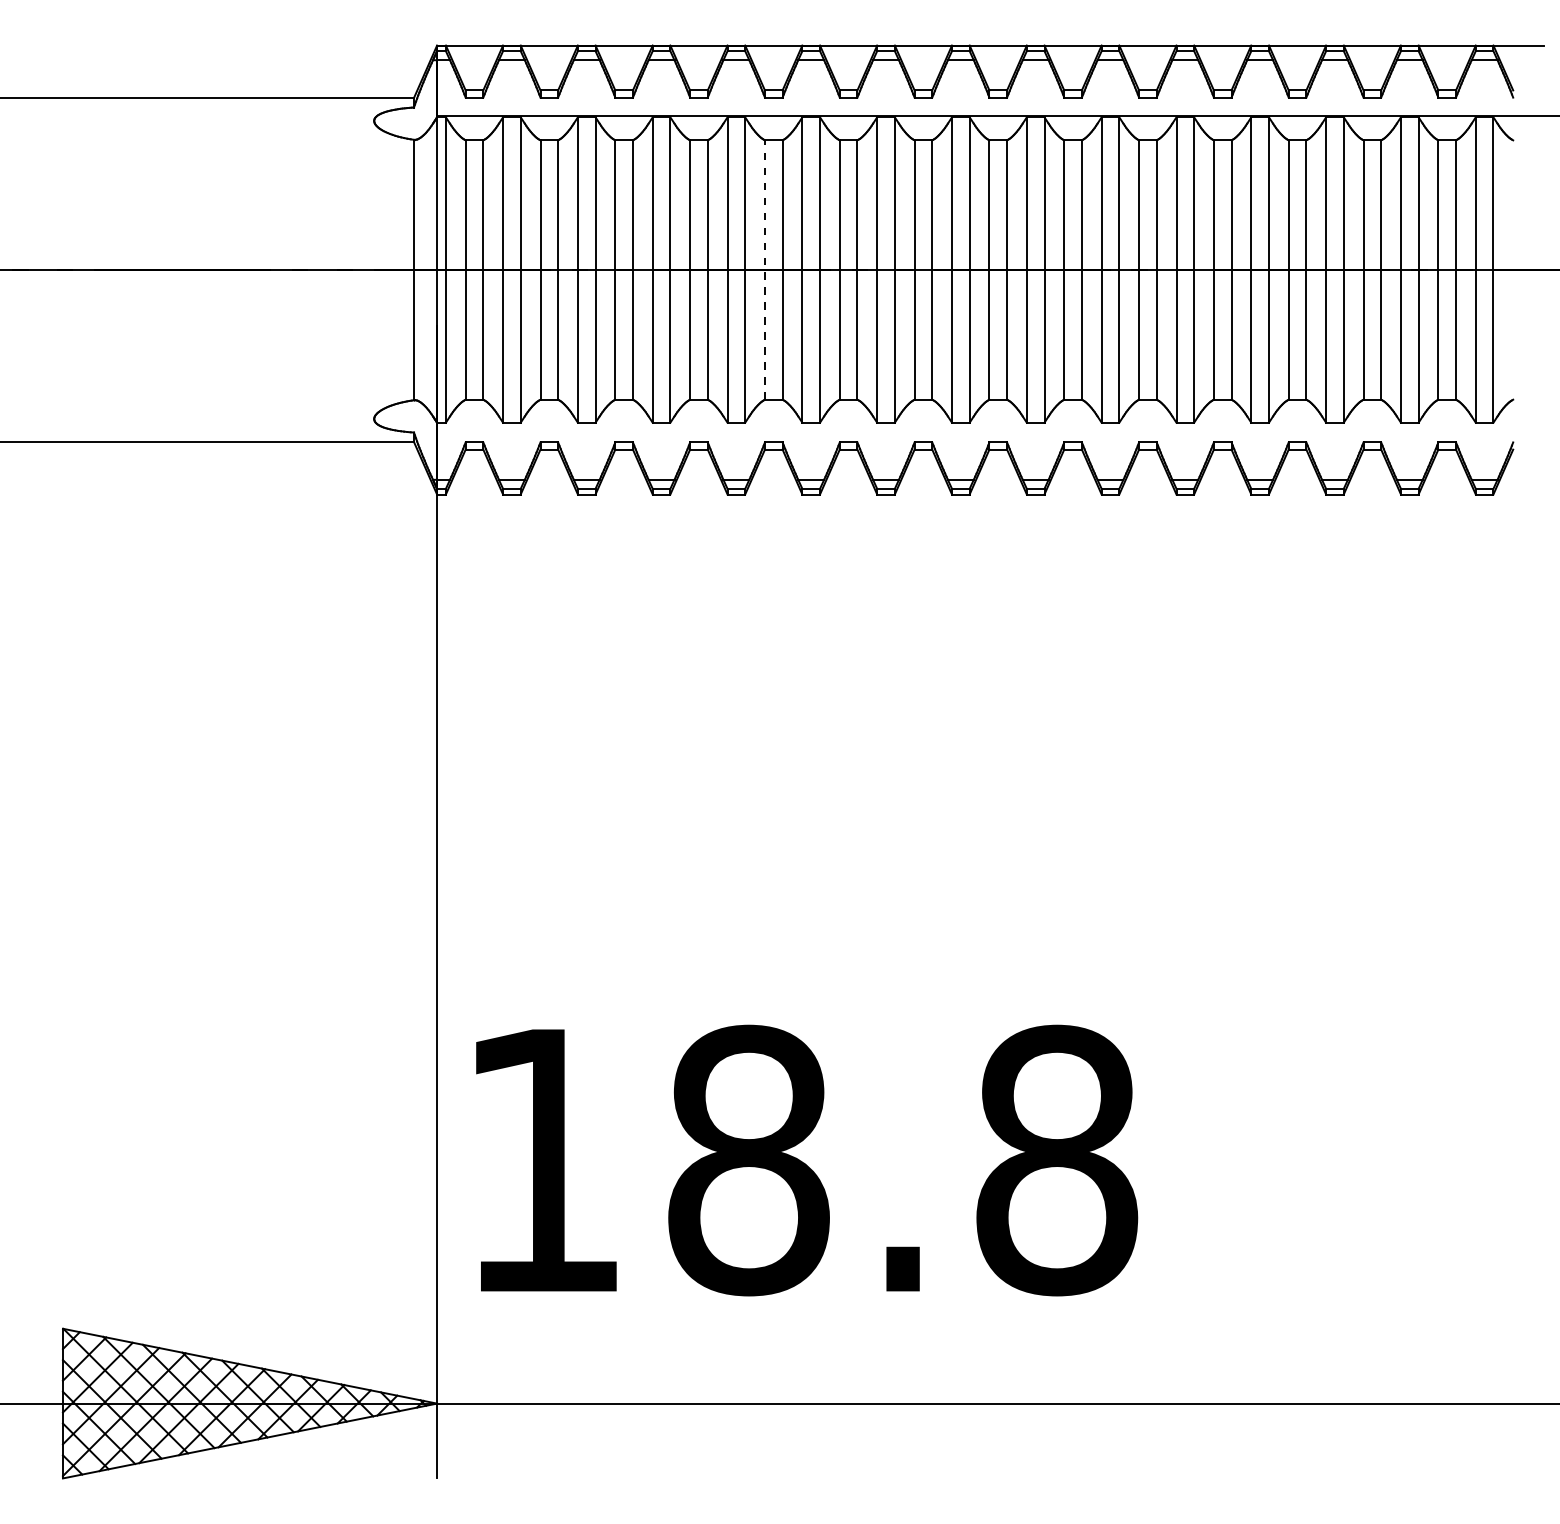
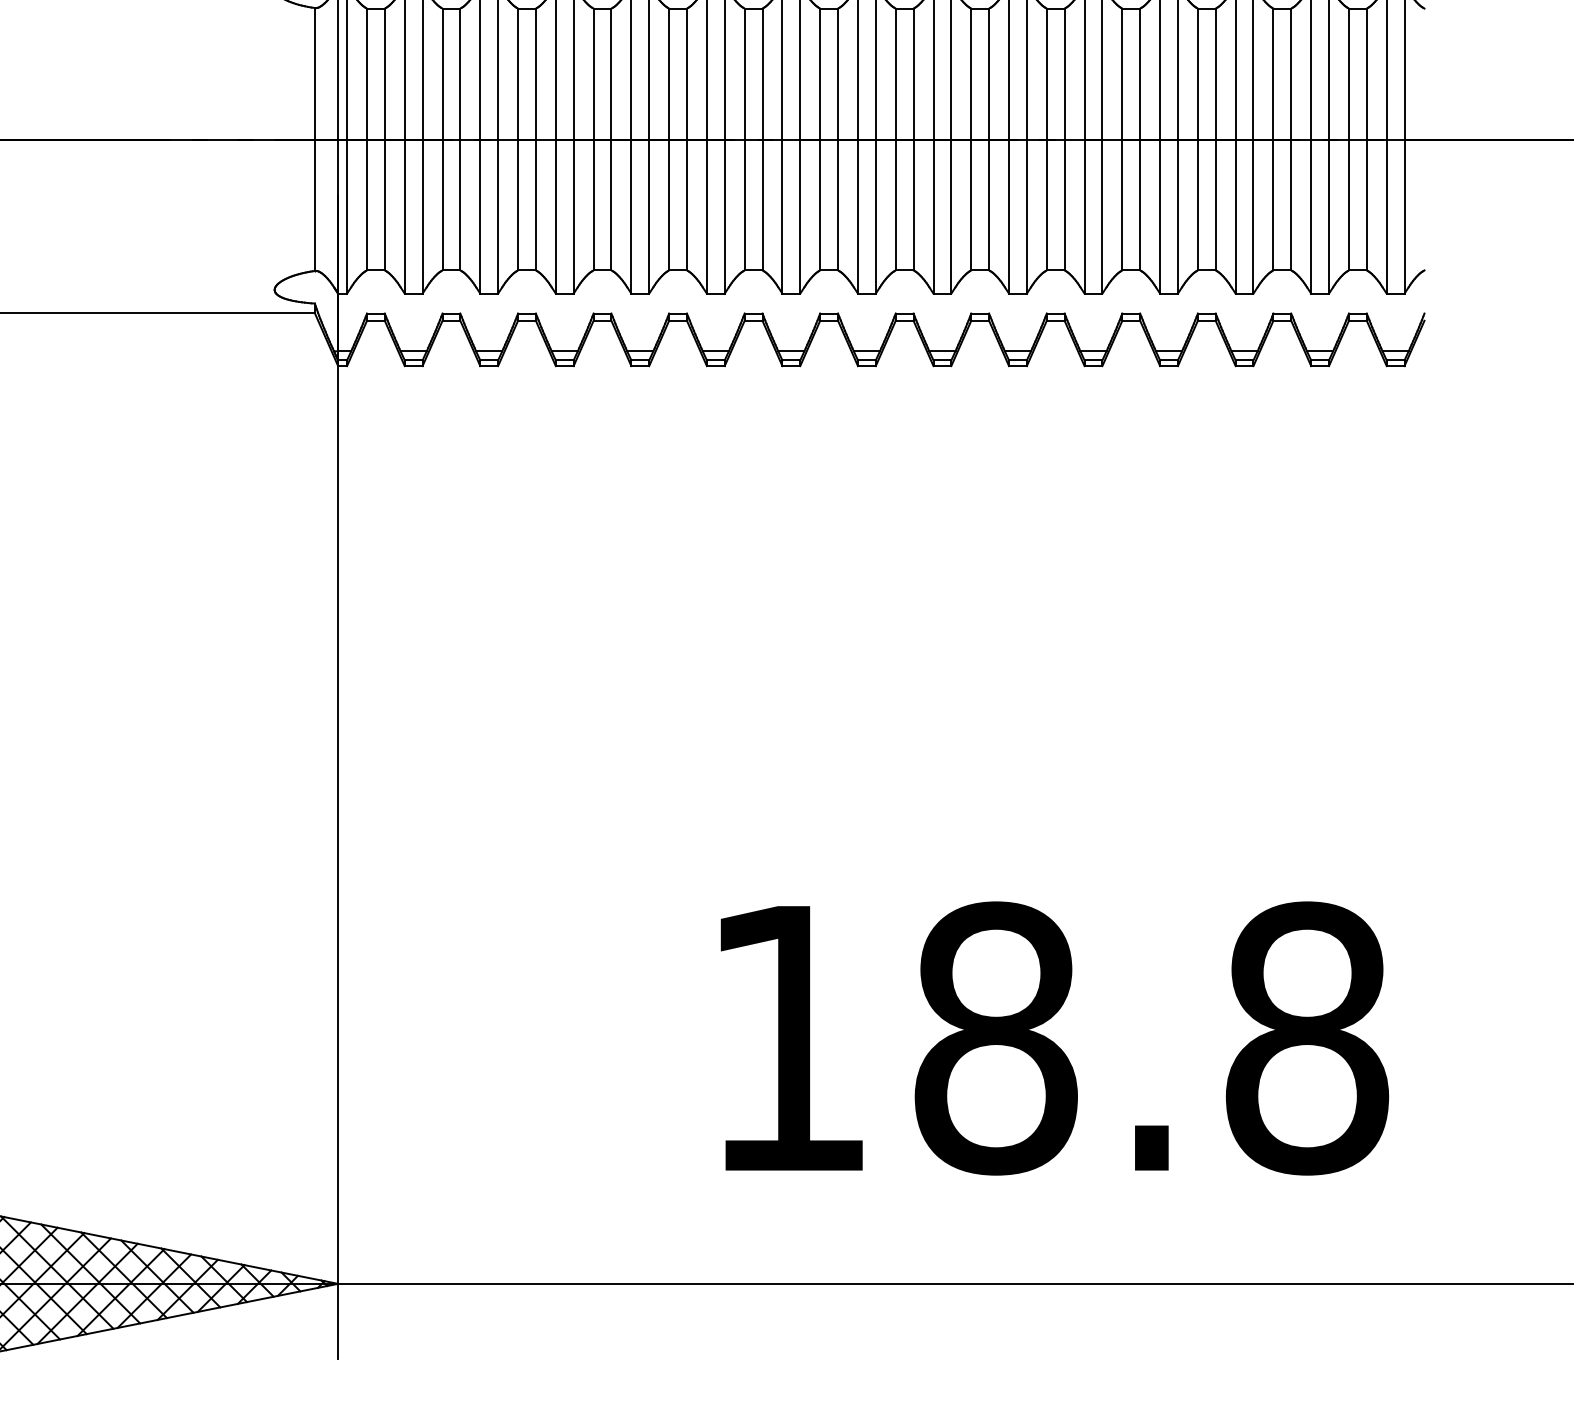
line: (764, 270) -> (668, 139), dashed -> solid
text: (807, 1160) -> (1055, 1038), moved

